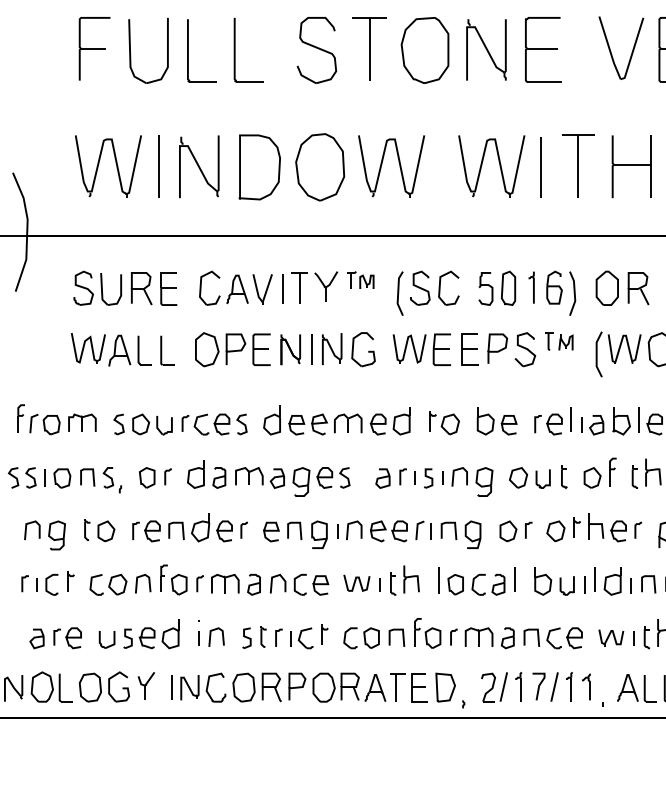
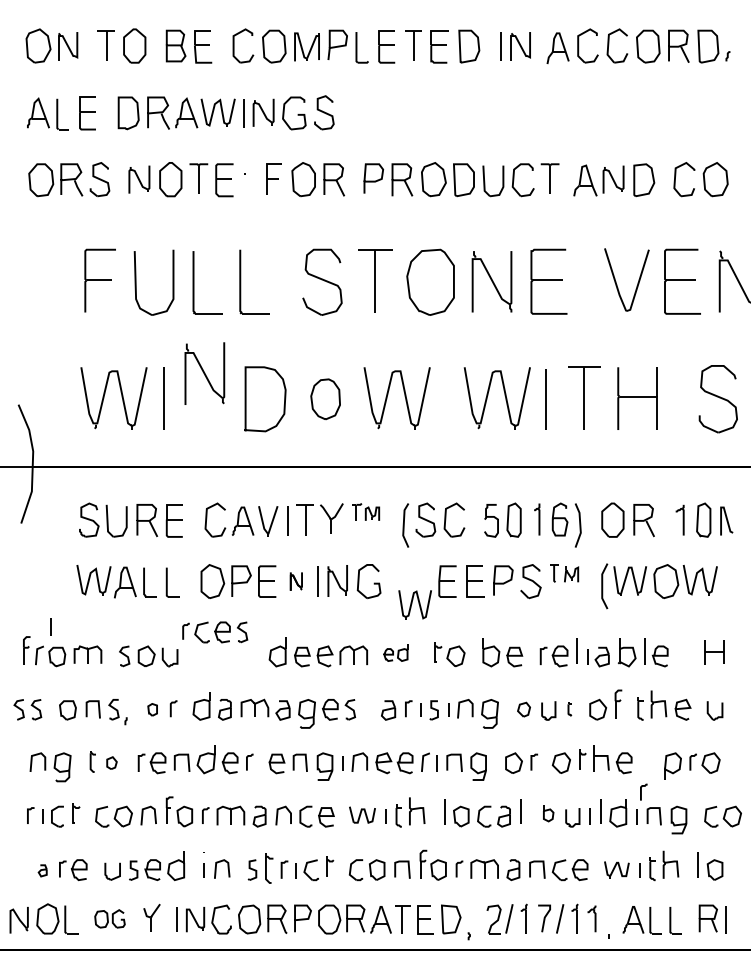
part: (198, 166) -> (204, 373), moved
part: (319, 167) -> (325, 399), size x0.6
part: (408, 348) -> (414, 604), moved
part: (290, 349) -> (296, 581), size x0.6
part: (389, 420) -> (395, 652), size x0.6
part: (214, 424) -> (215, 632), moved
part: (563, 476) -> (569, 708), size x0.6
line: (44, 477) -> (50, 626), moved
part: (146, 477) -> (152, 709), size x0.6
part: (517, 477) -> (523, 709), size x0.7
curve: (635, 529) -> (641, 791), moved
part: (105, 530) -> (111, 762), size x0.6
part: (542, 581) -> (548, 813), size x0.6
part: (263, 636) -> (269, 868), size x1.4
part: (36, 638) -> (42, 870), size x0.6
part: (103, 686) -> (109, 918), size x0.6

